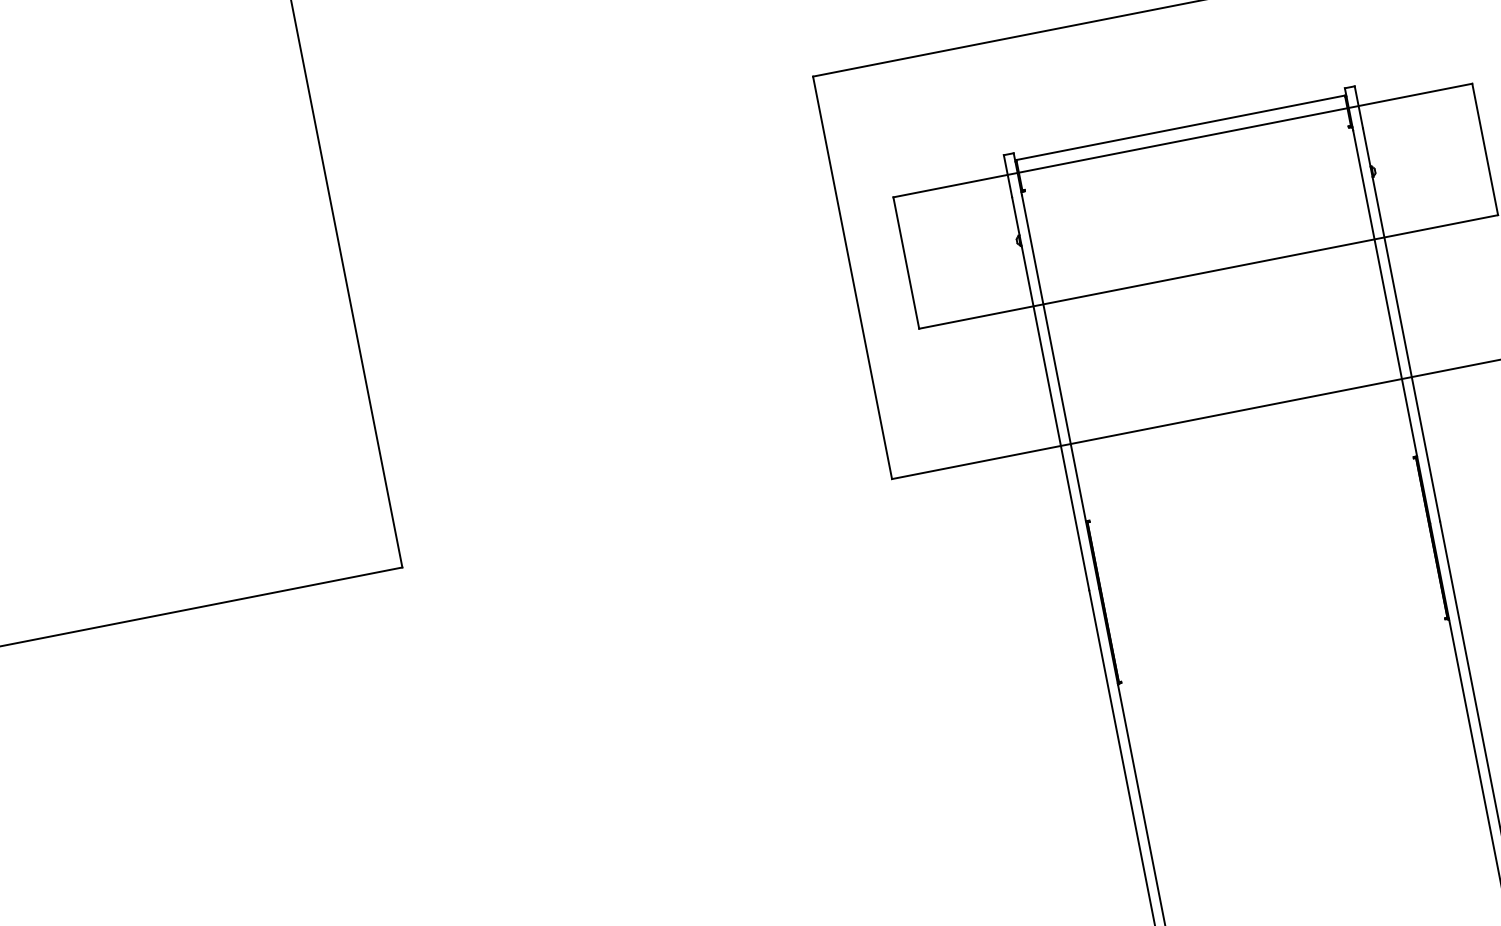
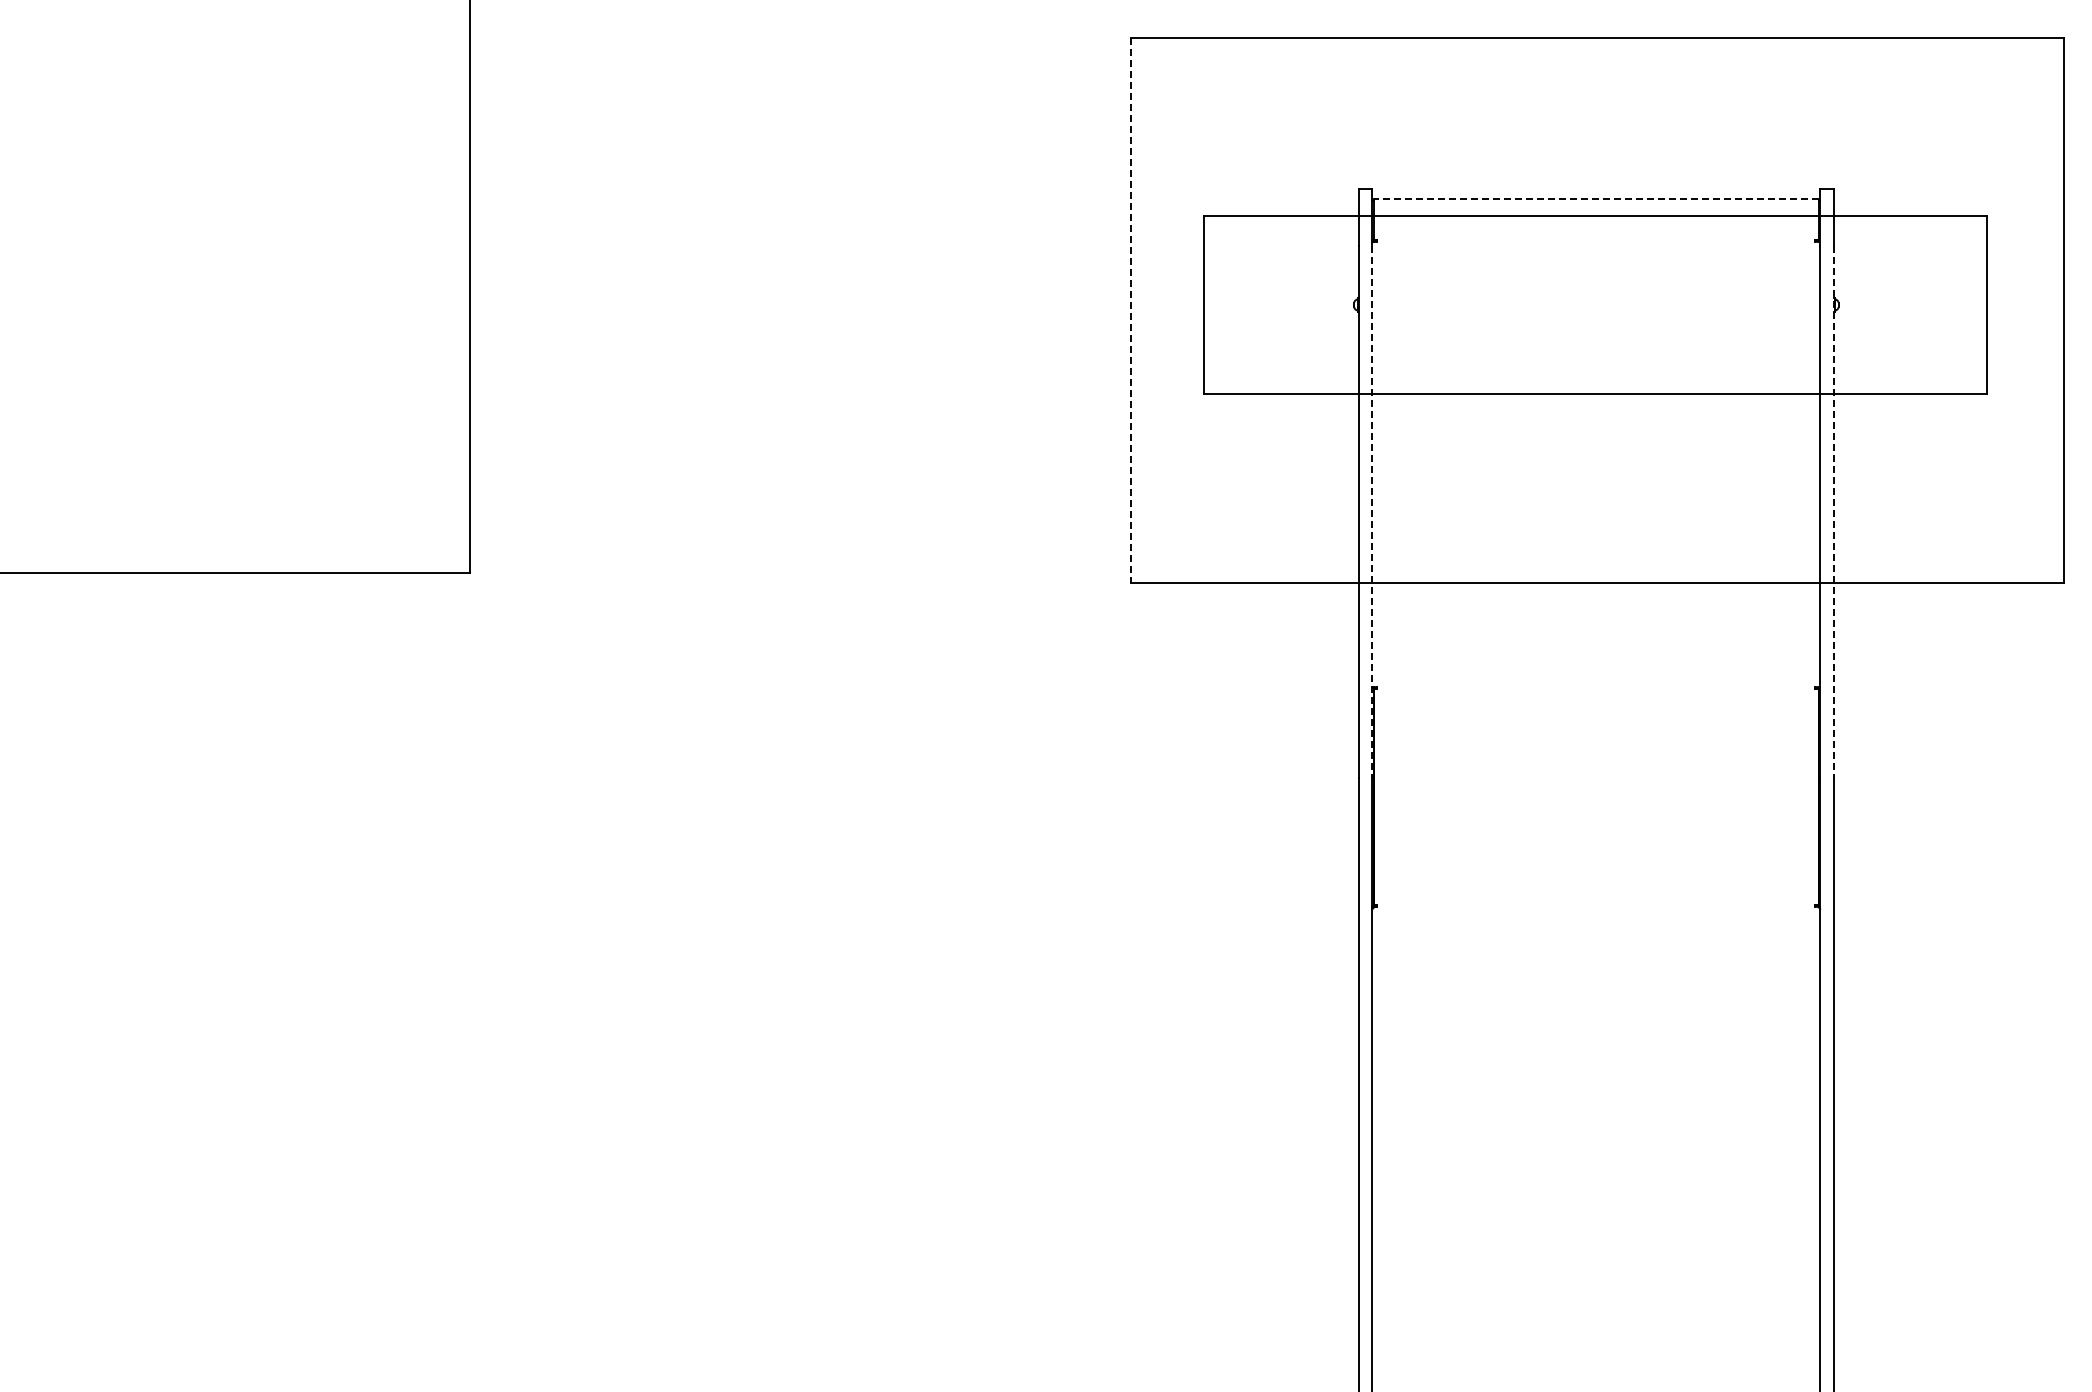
line: (1179, 127) -> (1595, 198), solid -> dashed
line: (852, 278) -> (1130, 311), solid -> dashed
line: (1401, 325) -> (1833, 512), solid -> dashed
line: (1060, 392) -> (1372, 512), solid -> dashed

